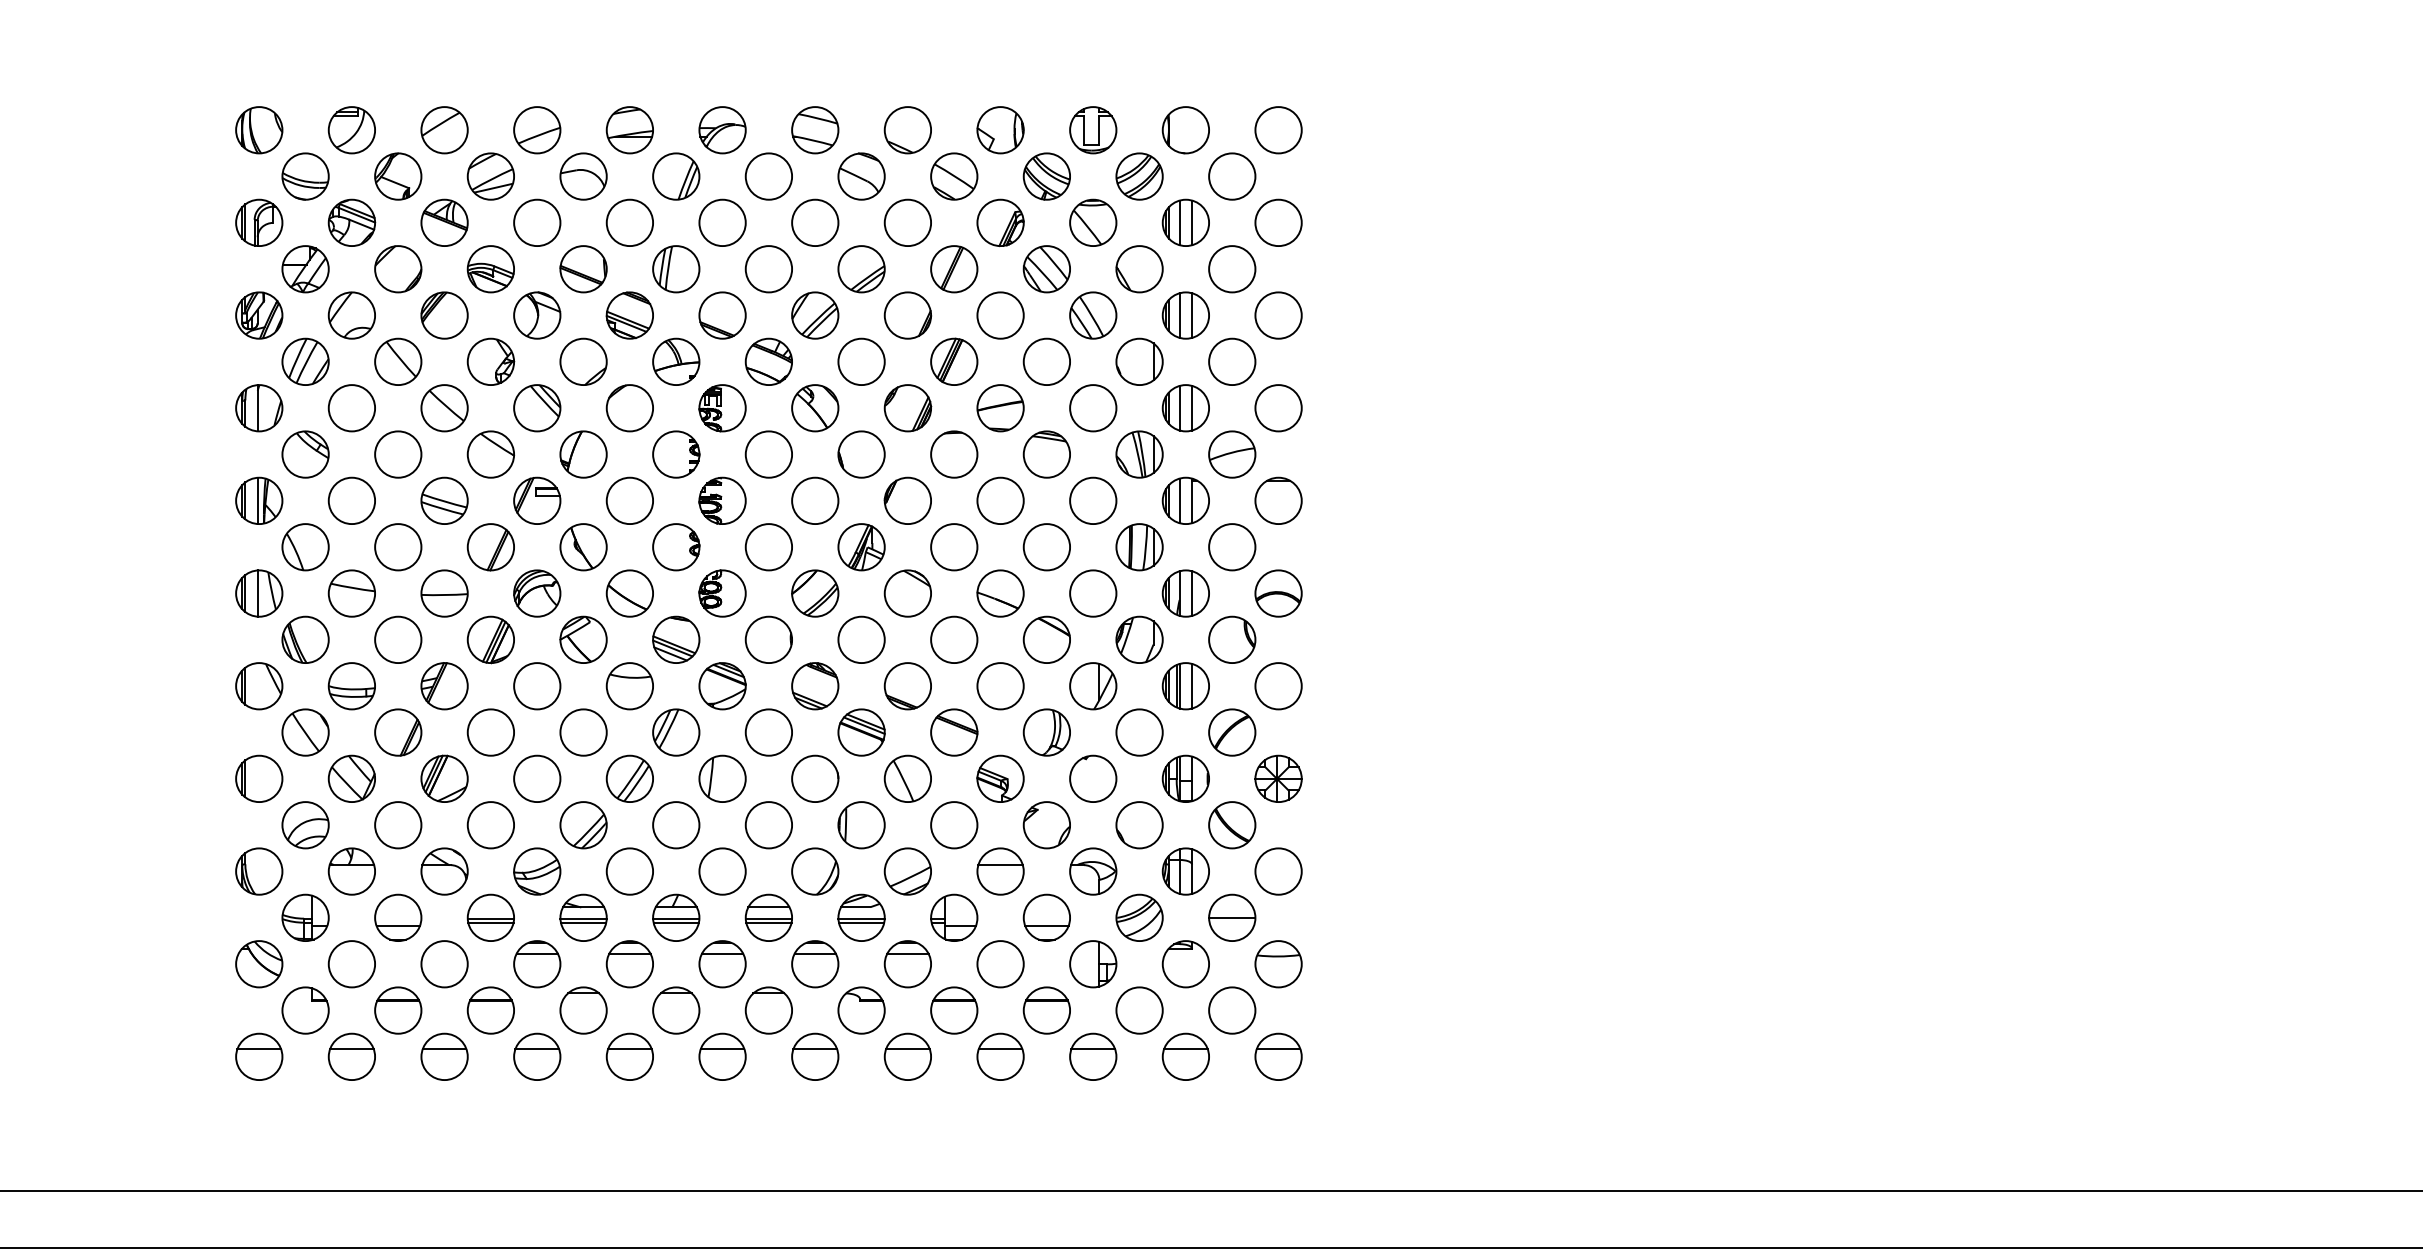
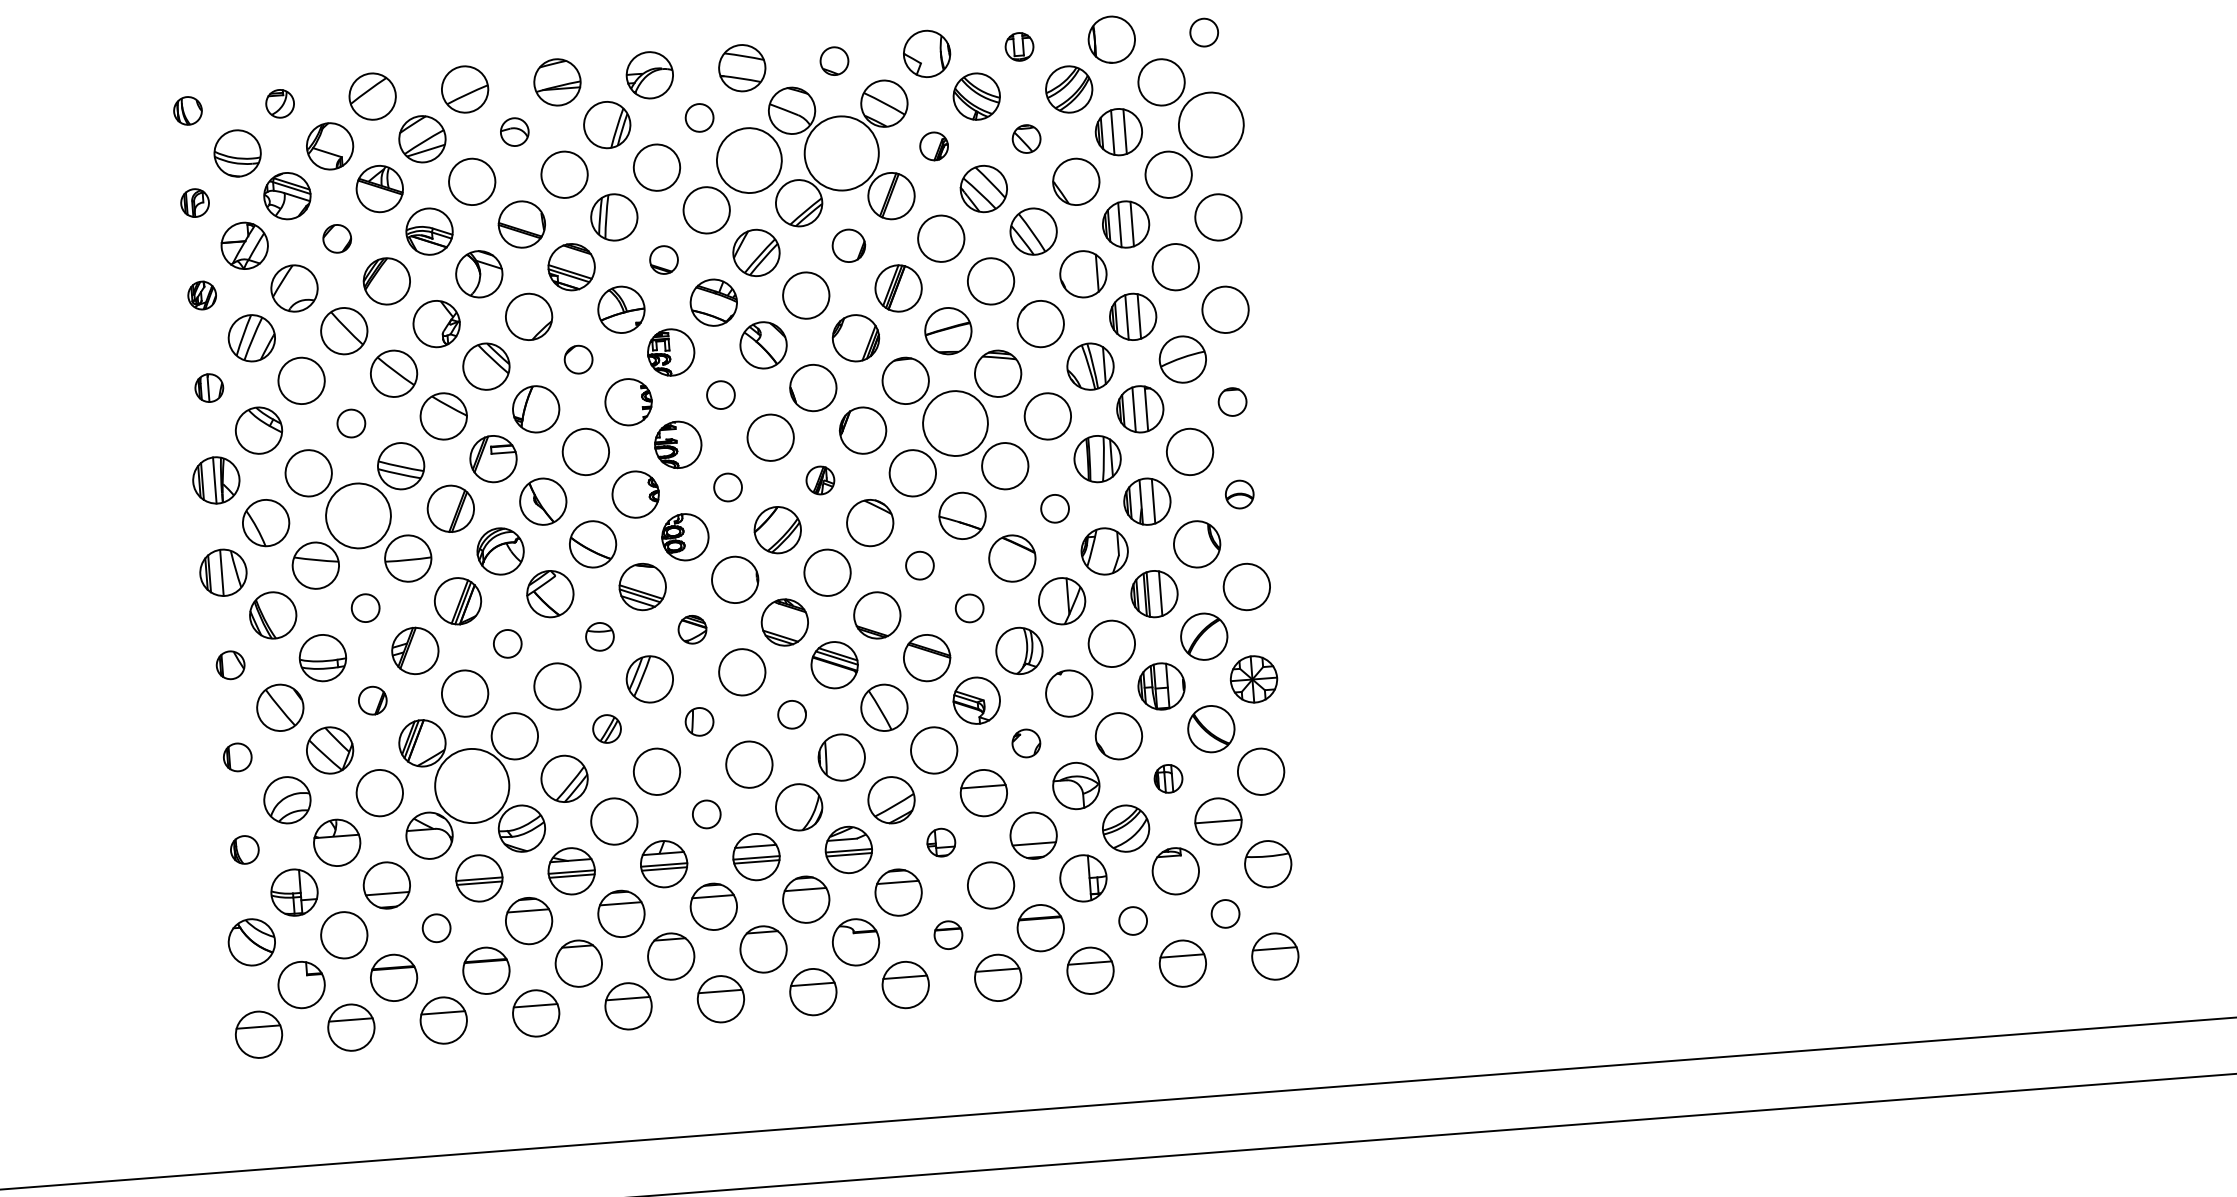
part: (259, 130) -> (188, 111), size x0.6
part: (351, 130) -> (279, 104), size x0.6
part: (907, 130) -> (834, 61), size x0.6
part: (1093, 130) -> (1019, 47), size x0.6
circle: (1278, 130) -> (1204, 32), size x0.6
part: (583, 176) -> (514, 132), size x0.6
circle: (768, 176) -> (699, 117), size x0.6
part: (259, 222) -> (195, 202), size x0.6
circle: (815, 222) -> (749, 160), size x1.4
circle: (907, 222) -> (841, 153), size x1.6
part: (1000, 222) -> (934, 145), size x0.6
part: (1093, 222) -> (1026, 138), size x0.6
circle: (1278, 222) -> (1211, 124), size x1.4
part: (398, 269) -> (337, 239), size x0.6
part: (259, 315) -> (202, 295), size x0.6
part: (722, 315) -> (663, 260), size x0.6
part: (907, 315) -> (848, 245), size x0.7
part: (259, 408) -> (209, 388), size x0.6
part: (629, 408) -> (578, 359), size x0.6
circle: (398, 454) -> (351, 423), size x0.6
circle: (768, 454) -> (720, 395), size x0.6
circle: (1000, 500) -> (955, 423), size x1.4
part: (1278, 500) -> (1232, 401), size x0.6
circle: (398, 547) -> (358, 516), size x1.4
circle: (768, 547) -> (727, 487), size x0.6
part: (861, 547) -> (820, 480), size x0.6
circle: (1093, 593) -> (1055, 508), size x0.6
part: (1278, 593) -> (1239, 494), size x0.6
circle: (398, 639) -> (365, 607), size x0.6
circle: (954, 639) -> (920, 565), size x0.6
part: (259, 686) -> (230, 665), size x0.6
circle: (537, 686) -> (508, 644), size x0.6
part: (629, 686) -> (599, 637), size x0.6
part: (722, 686) -> (692, 629), size x0.6
circle: (1000, 686) -> (969, 608), size x0.6
part: (398, 732) -> (372, 700), size x0.6
part: (259, 778) -> (237, 757), size x0.6
part: (629, 778) -> (606, 728), size x0.6
part: (722, 778) -> (699, 721), size x0.6
circle: (815, 778) -> (792, 714), size x0.6
circle: (490, 825) -> (471, 786), size x1.6
part: (1046, 825) -> (1026, 743), size x0.6
part: (259, 871) -> (245, 849), size x0.6
circle: (722, 871) -> (706, 814), size x0.6
part: (1185, 871) -> (1168, 778), size x0.6
part: (954, 917) -> (941, 842), size x0.6
circle: (444, 964) -> (436, 928), size x0.6
part: (954, 1010) -> (948, 935), size x0.6
circle: (1139, 1010) -> (1133, 920), size x0.6
circle: (1232, 1010) -> (1225, 913), size x0.6

